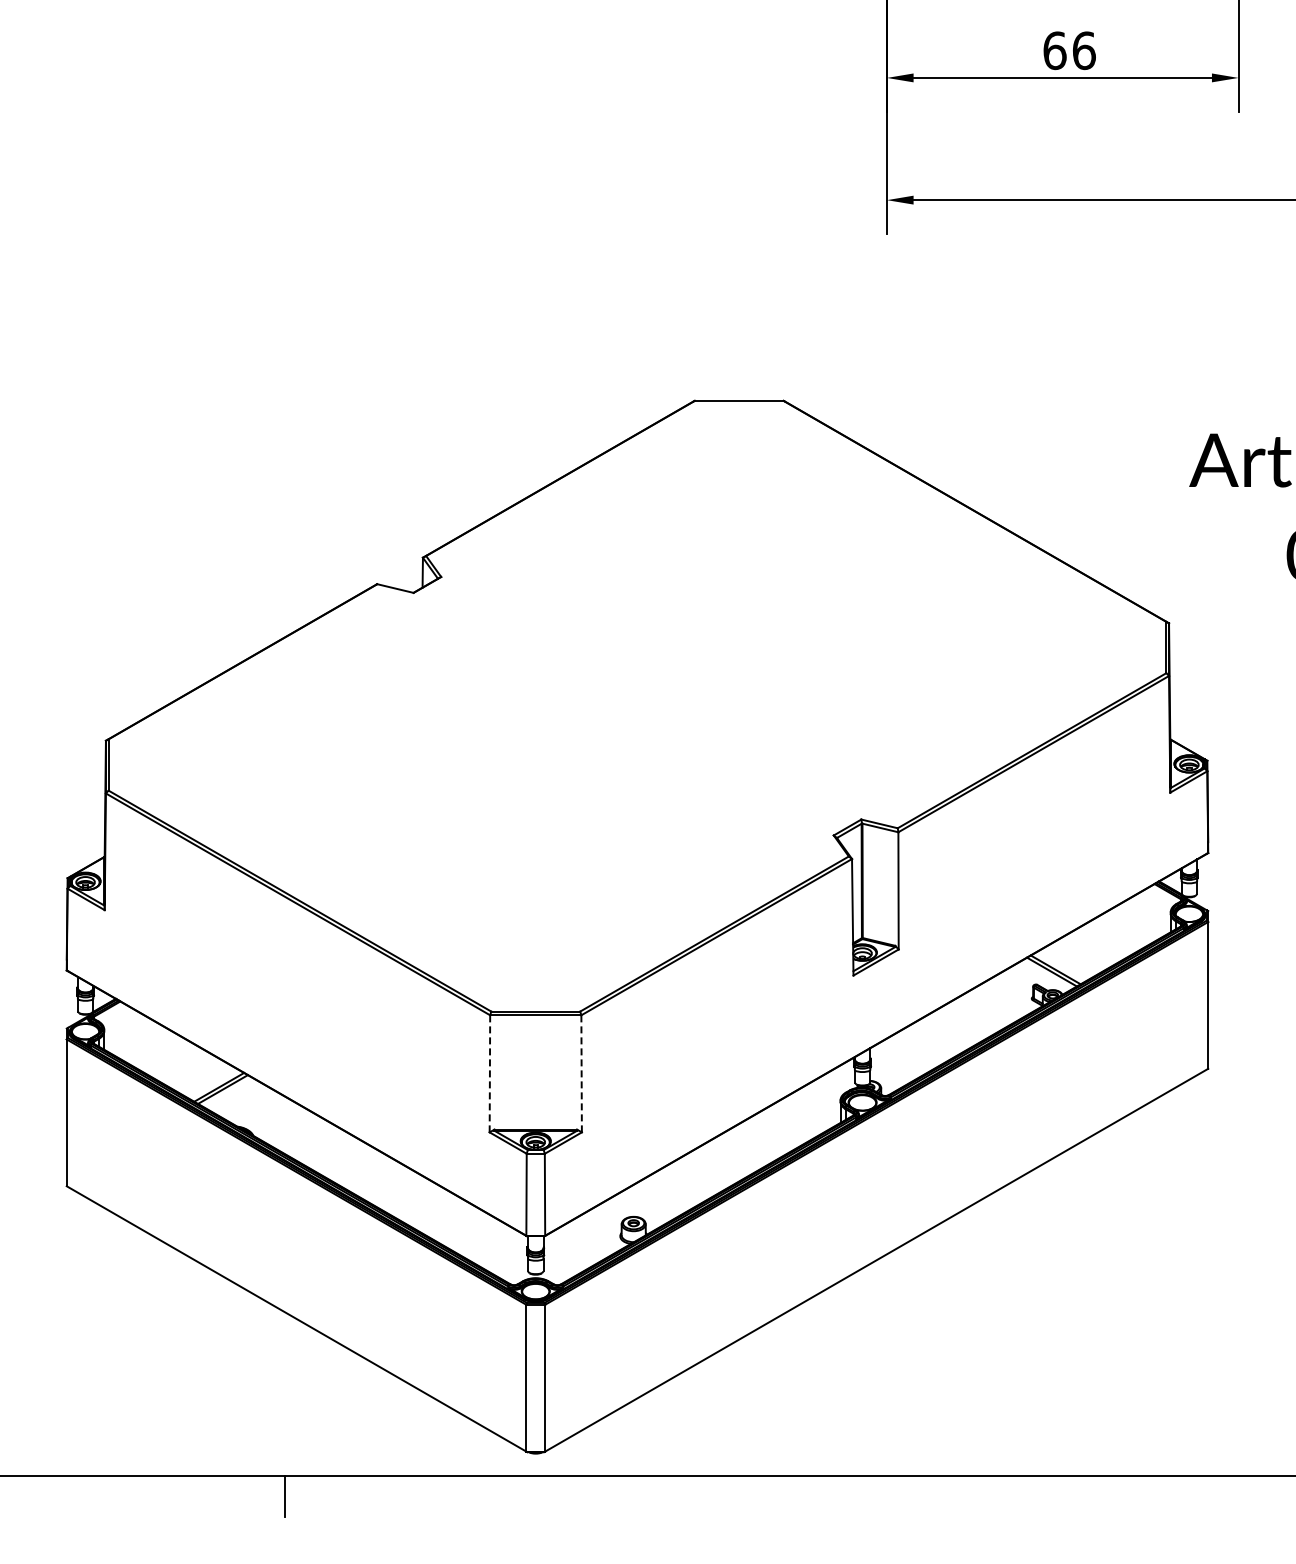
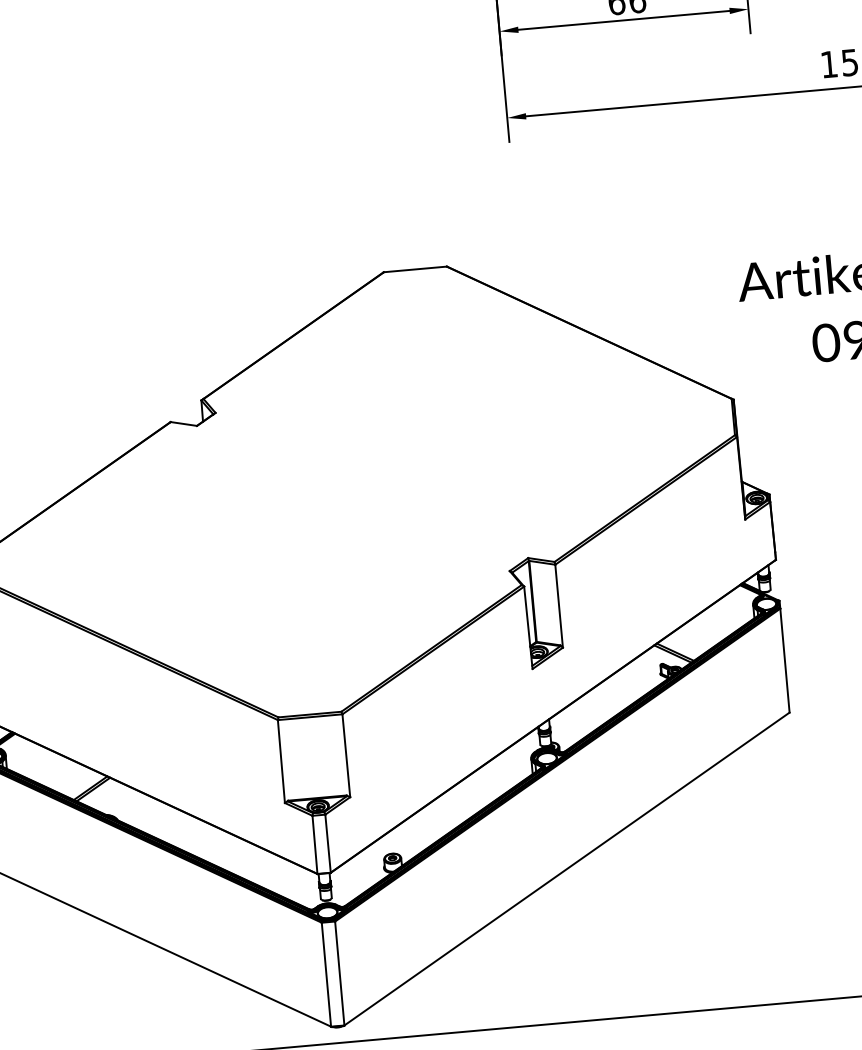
line: (489, 1073) -> (281, 761), dashed -> solid
line: (581, 1073) -> (346, 755), dashed -> solid

